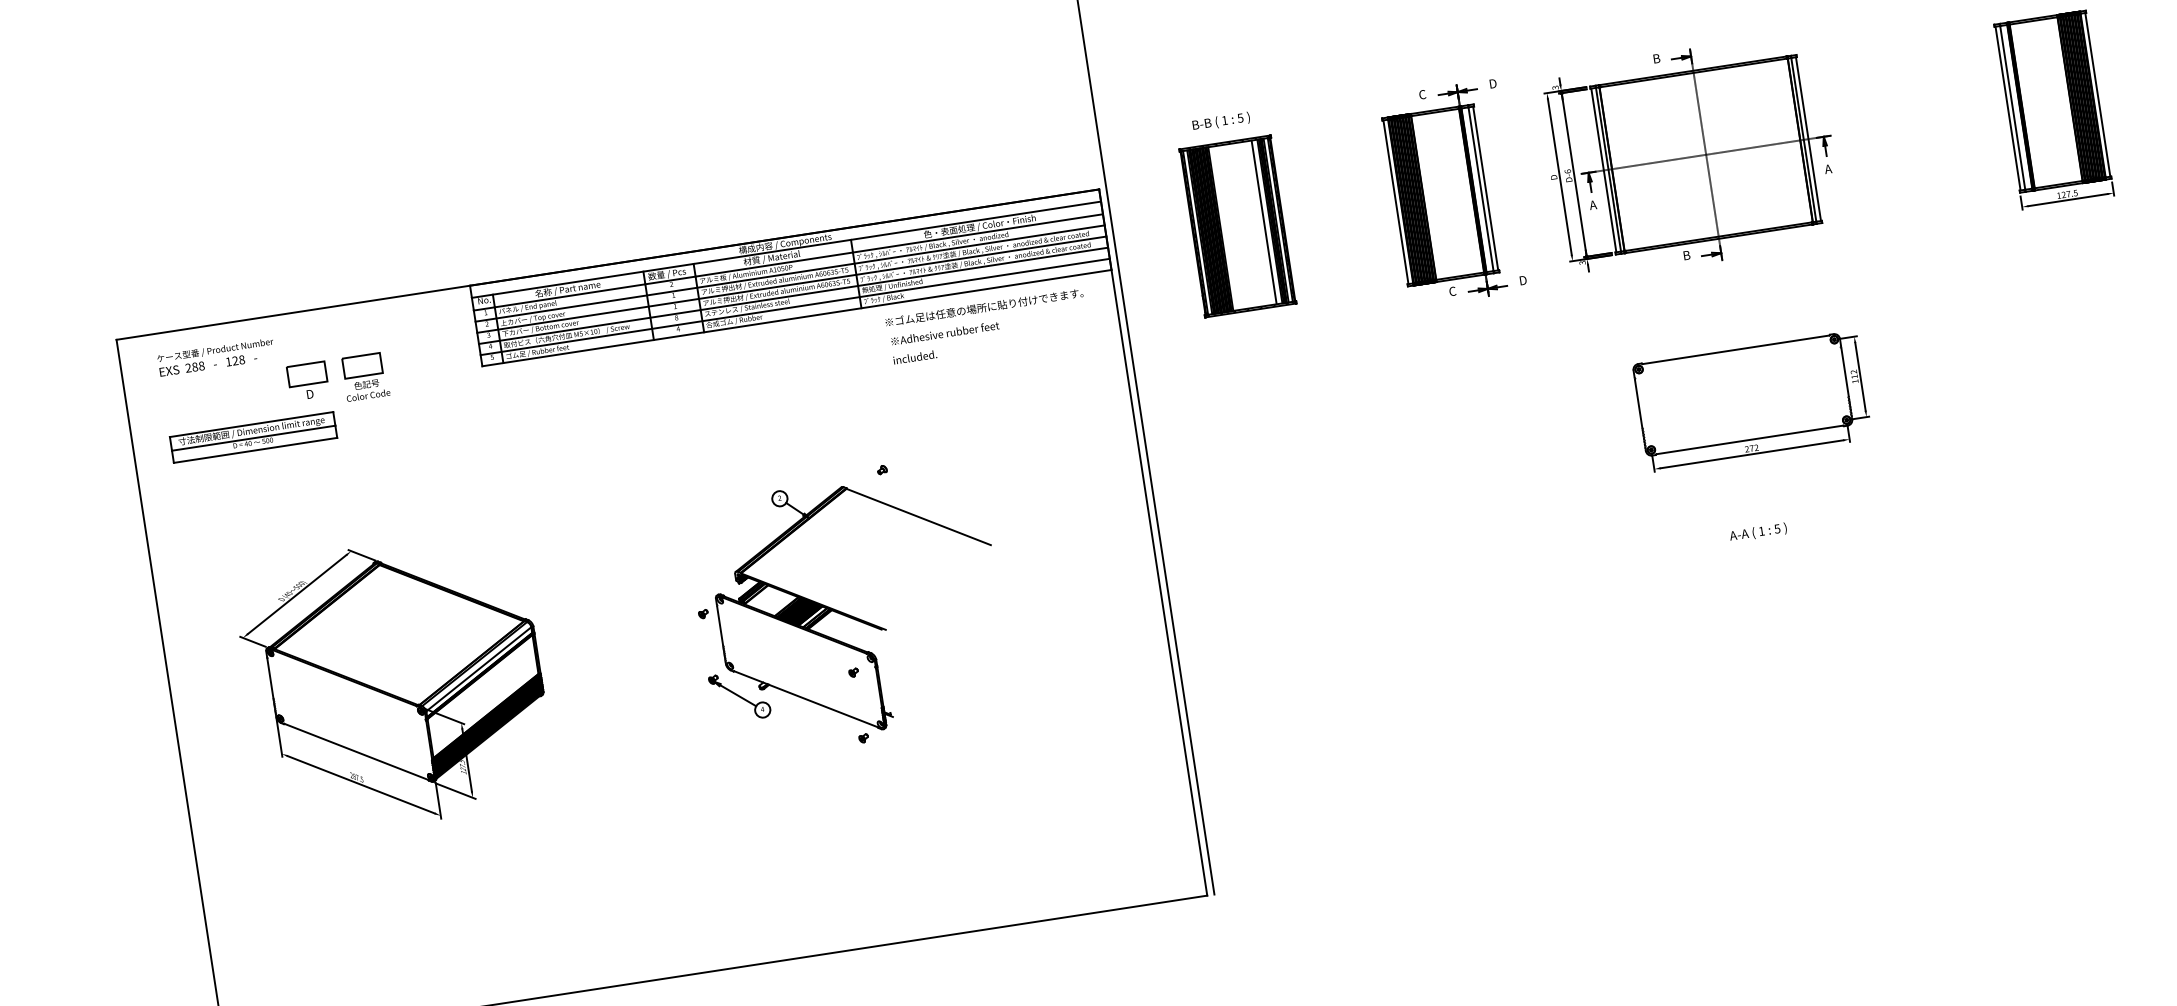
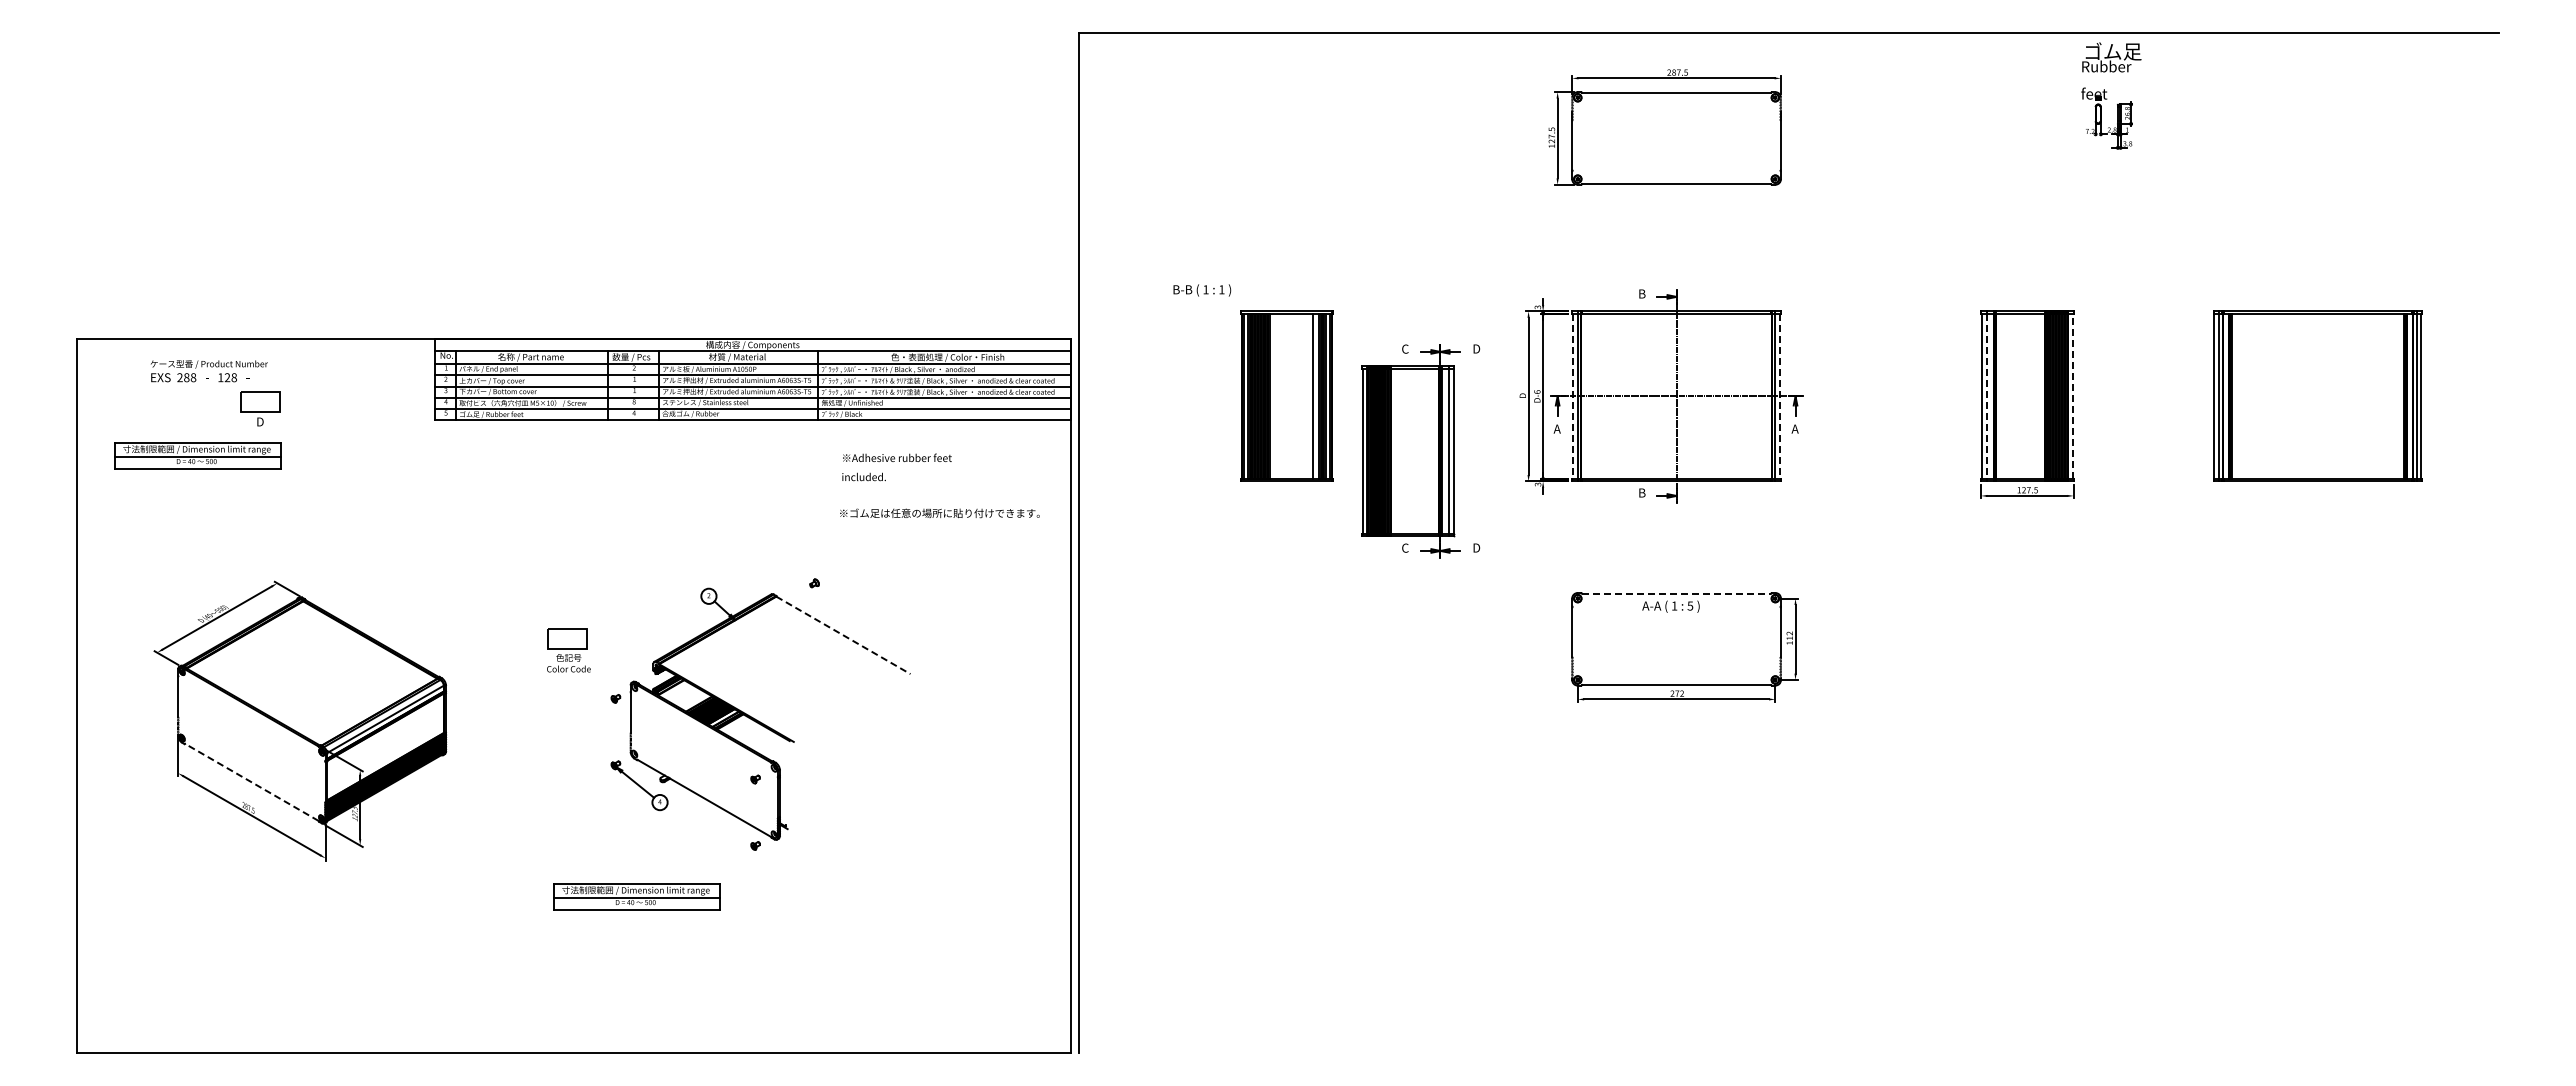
line: (2097, 94) -> (2072, 396), solid -> dashed
line: (2012, 107) -> (1986, 396), solid -> dashed
text: (1240, 117) -> (1221, 289), 5 -> 1
line: (1808, 139) -> (1780, 396), solid -> dashed
line: (1604, 170) -> (1573, 396), solid -> dashed
part: (1453, 193) -> (1420, 451), moved
part: (1237, 225) -> (1286, 395), moved
text: (983, 307) -> (939, 513), moved
line: (1736, 349) -> (1677, 593), solid -> dashed
text: (215, 357) -> (208, 371), moved
part: (365, 377) -> (568, 650), moved
line: (918, 517) -> (843, 635), solid -> dashed
text: (1757, 532) -> (1670, 606), moved
line: (355, 751) -> (251, 782), solid -> dashed
part: (753, 806) -> (636, 896), added

